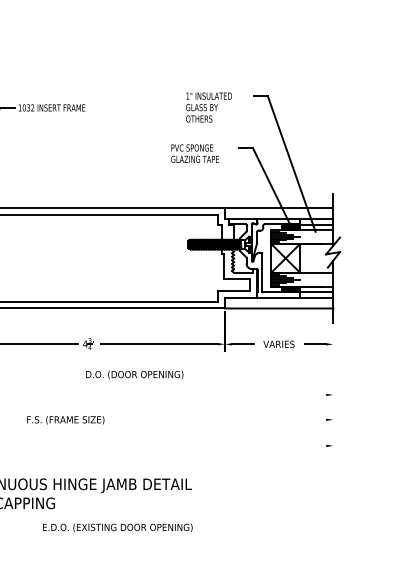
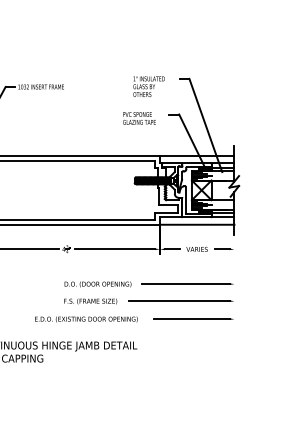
text: (133, 375) -> (97, 284), moved
line: (262, 395) -> (185, 284), added
text: (65, 420) -> (90, 301), moved
line: (253, 420) -> (179, 301), added
line: (270, 446) -> (191, 319), added
text: (117, 527) -> (86, 319), moved

